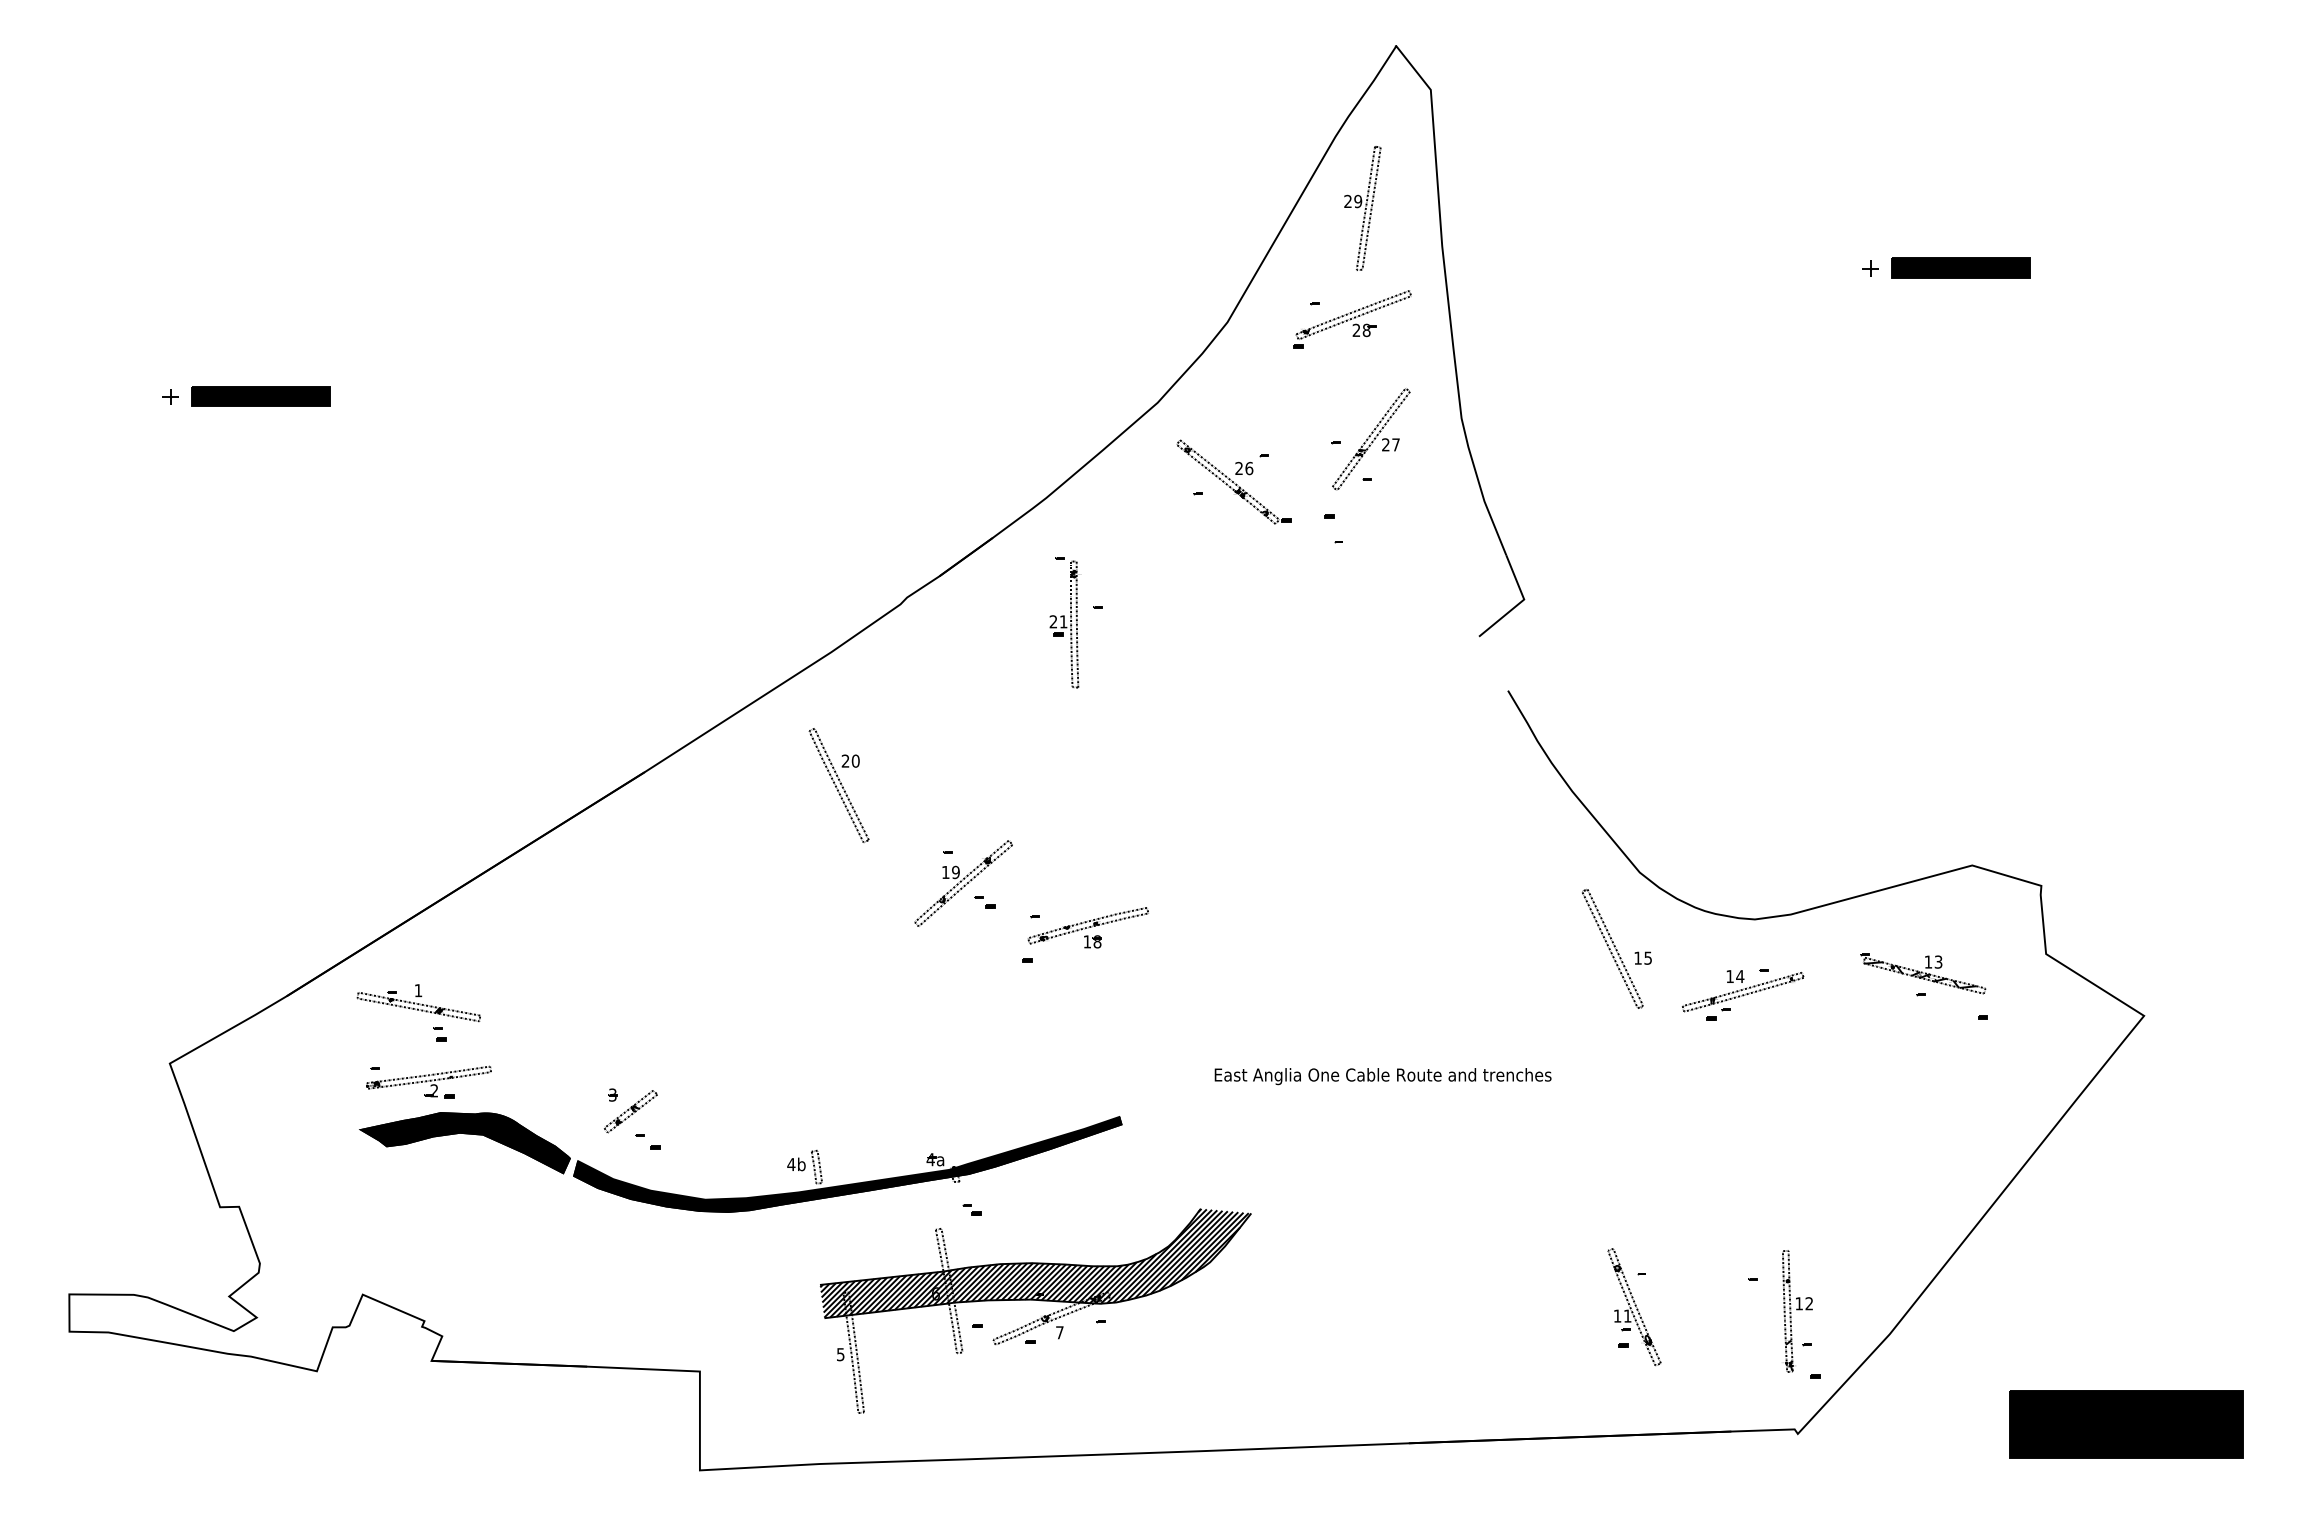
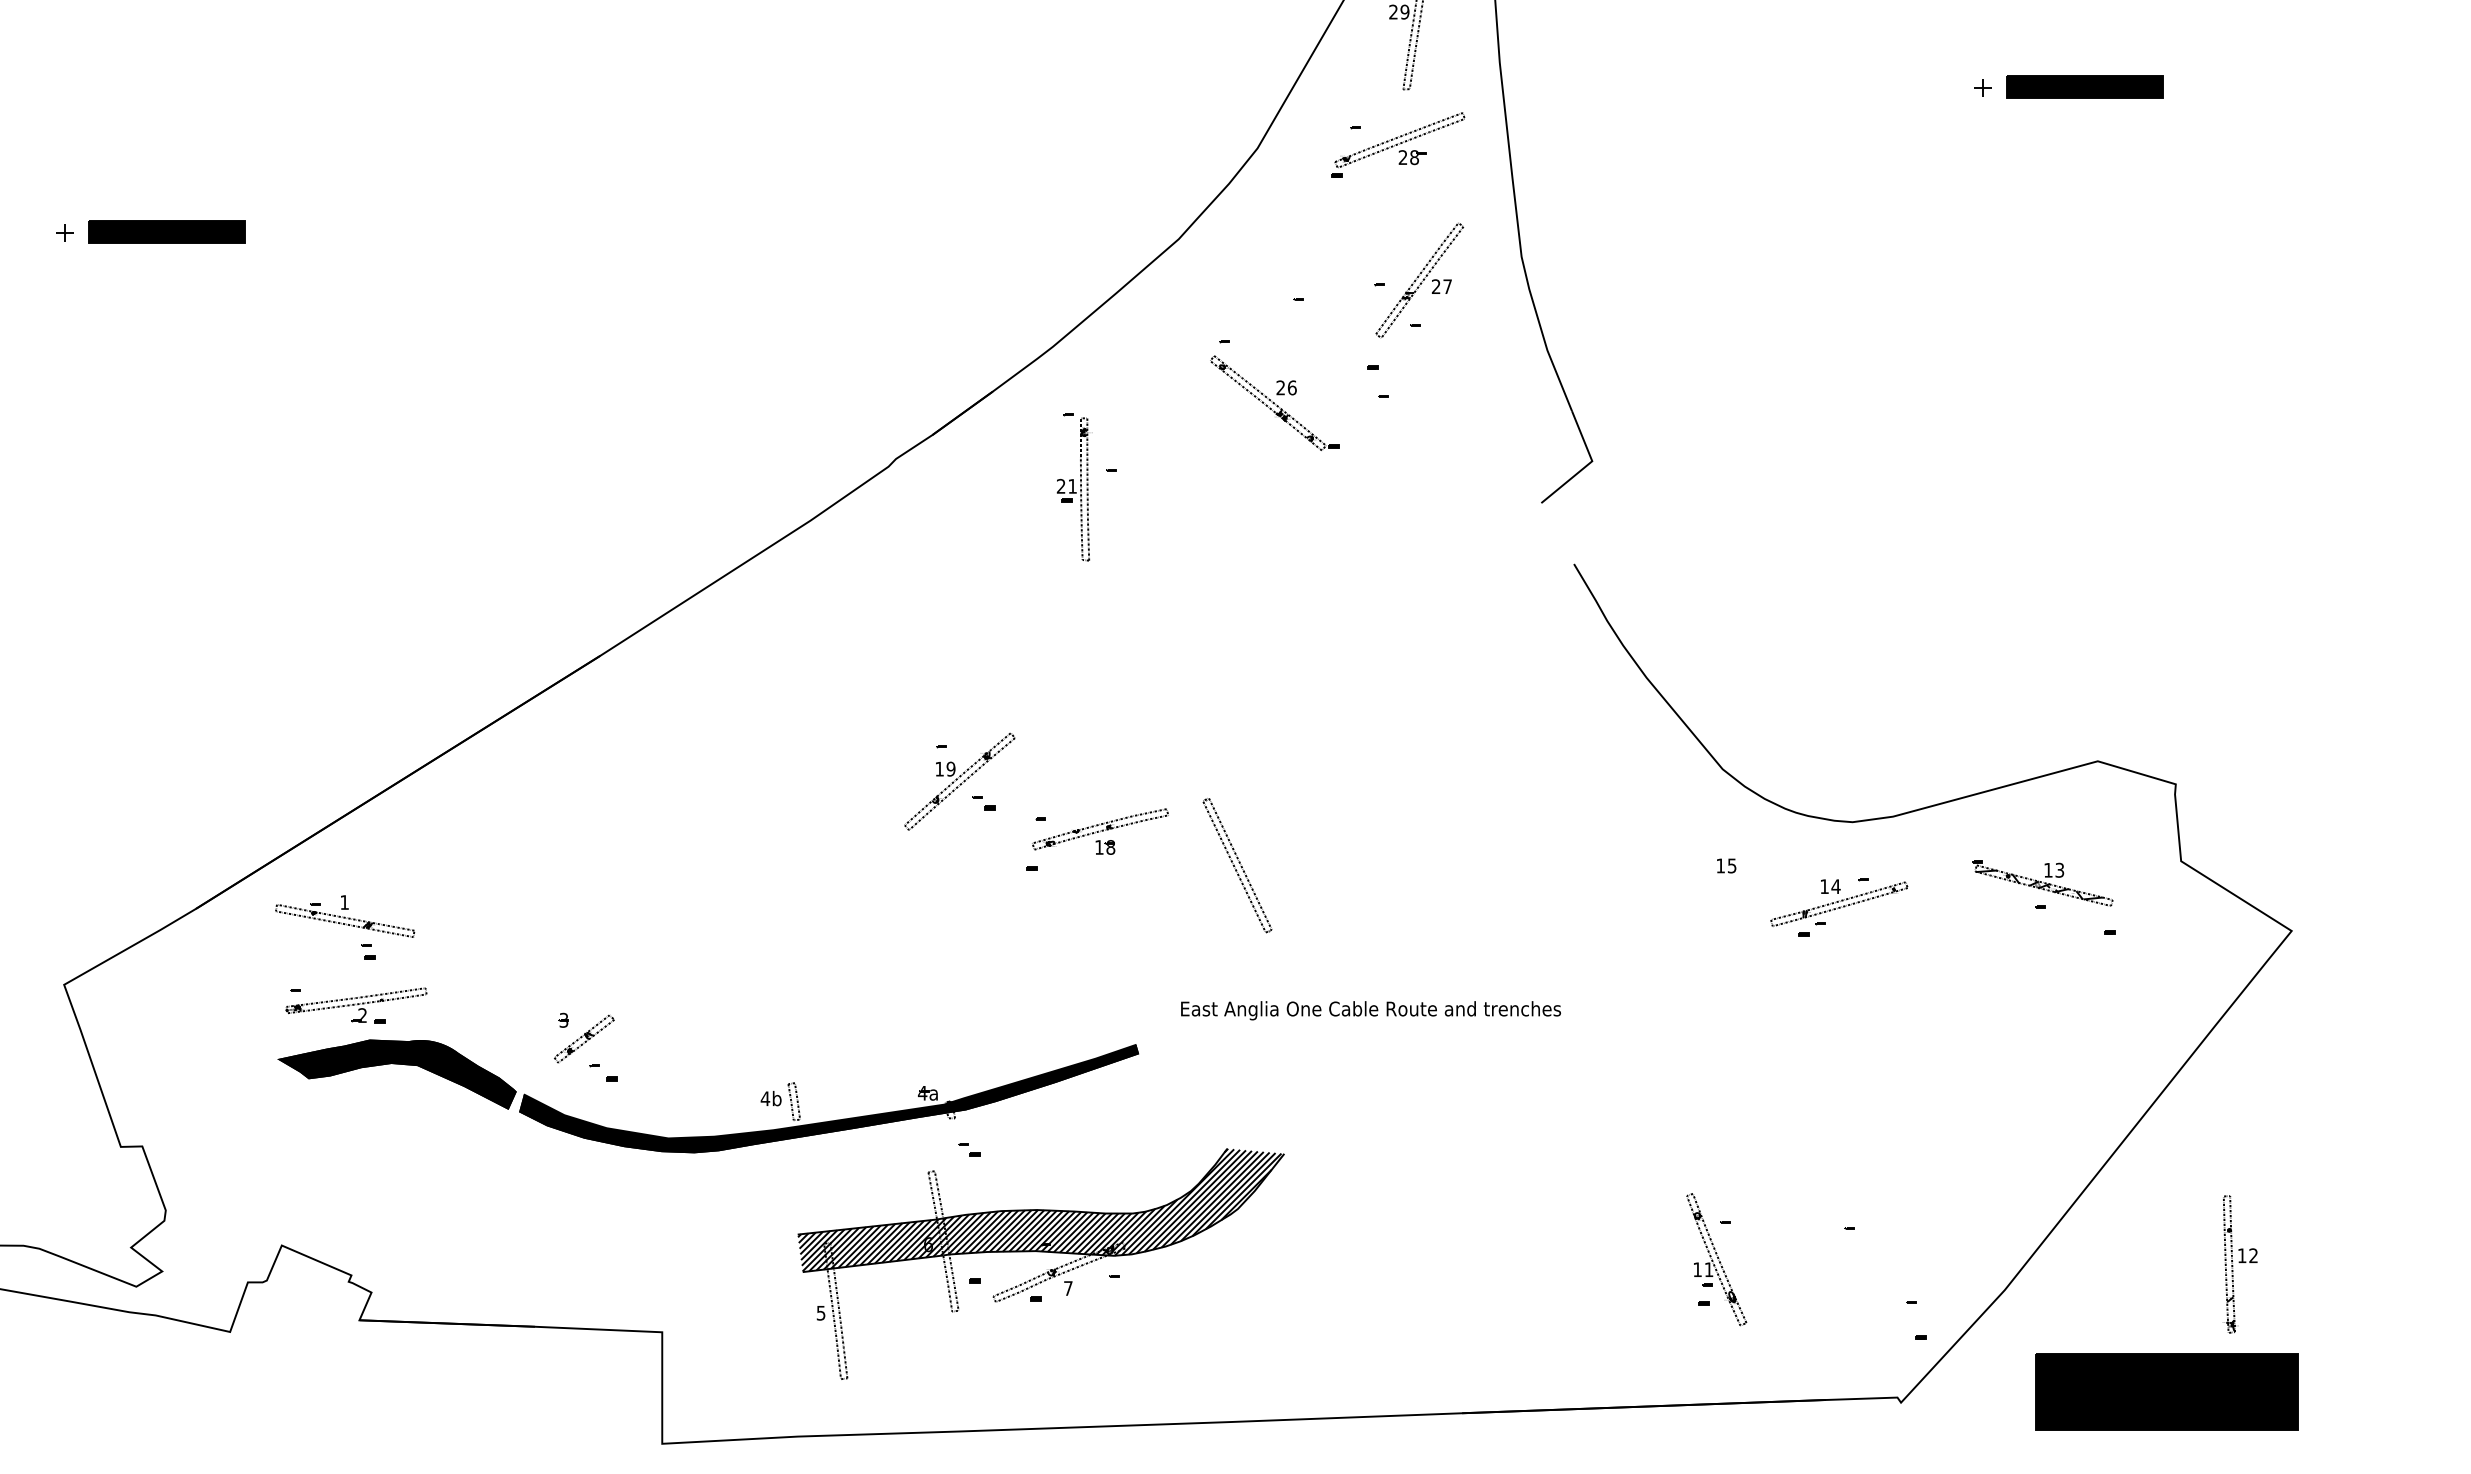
part: (1233, 481) -> (1274, 402), moved
part: (838, 785) -> (818, 671), removed
part: (1612, 948) -> (1237, 865), moved
text: (1382, 1076) -> (1370, 1010), moved
part: (1797, 1311) -> (2240, 1264), moved
part: (2126, 1424) -> (2166, 1392), moved

